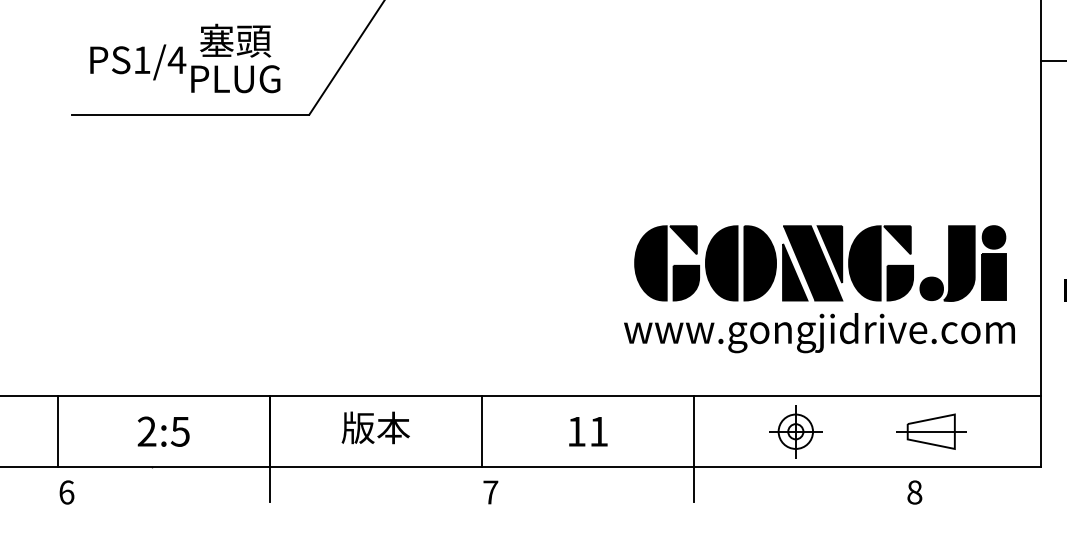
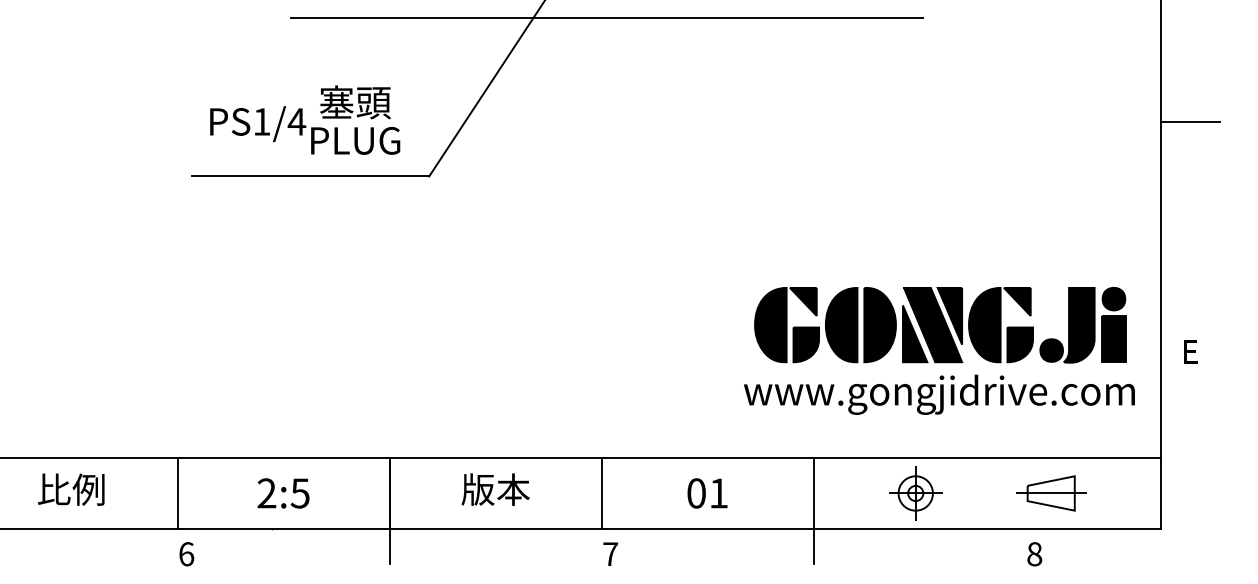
text: (576, 431) -> (696, 493), 11 -> 01

